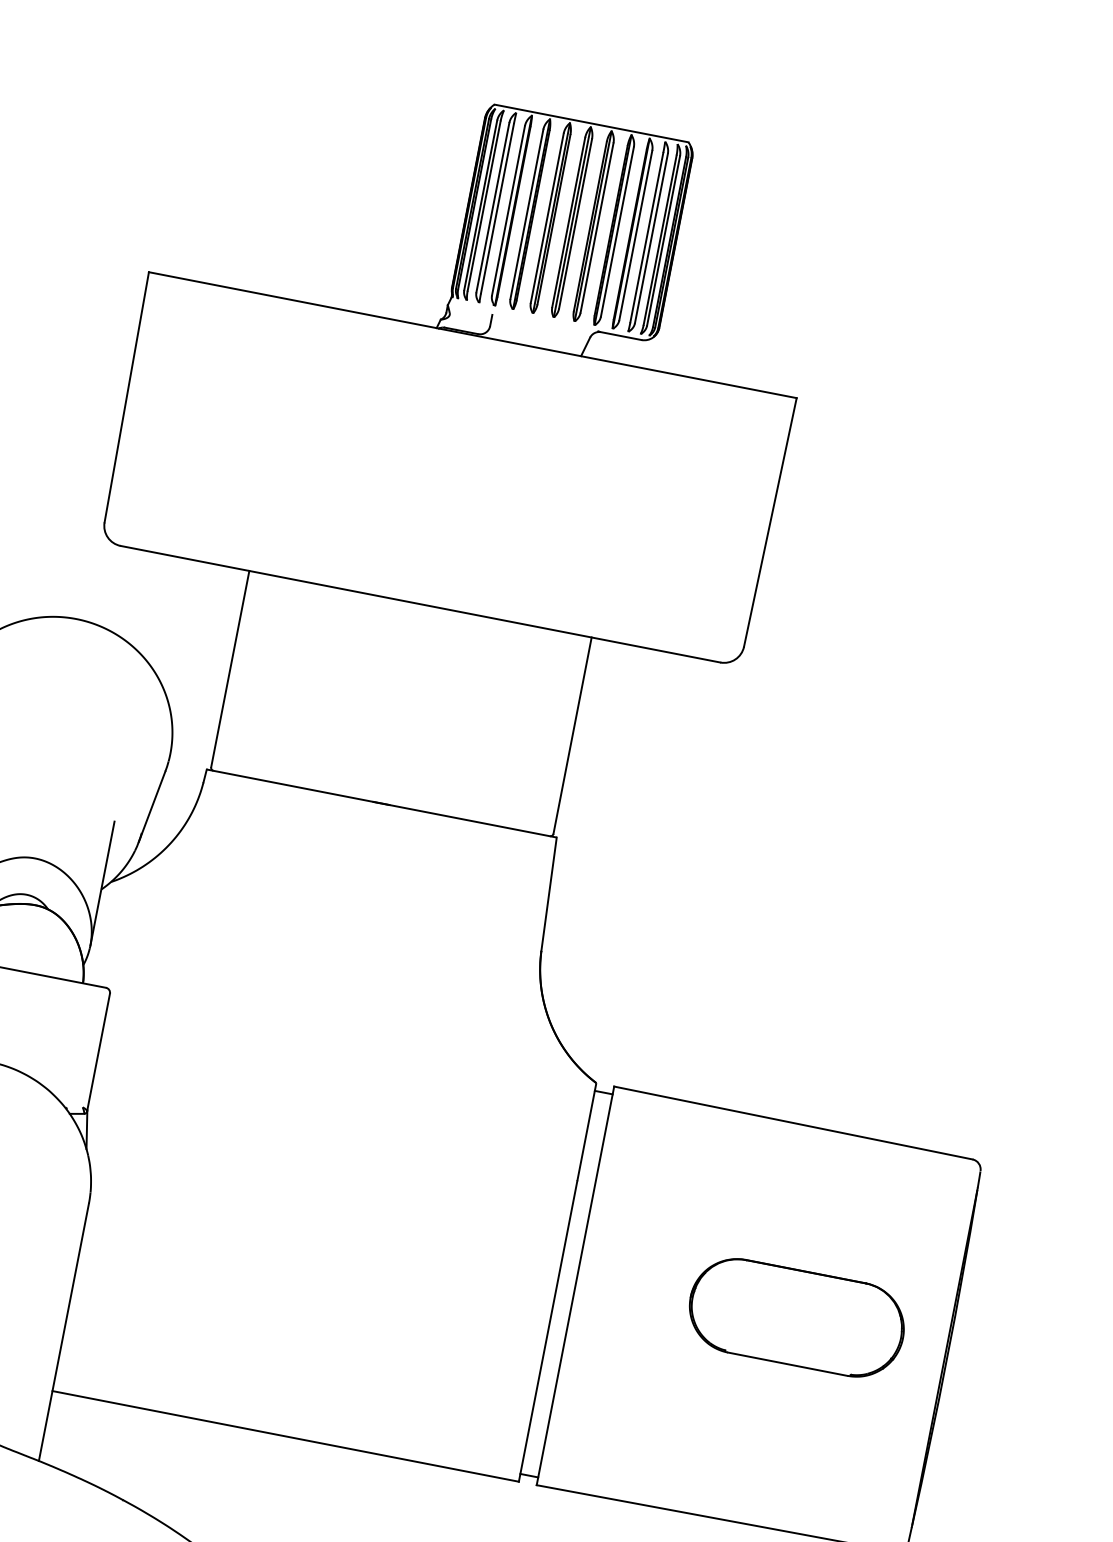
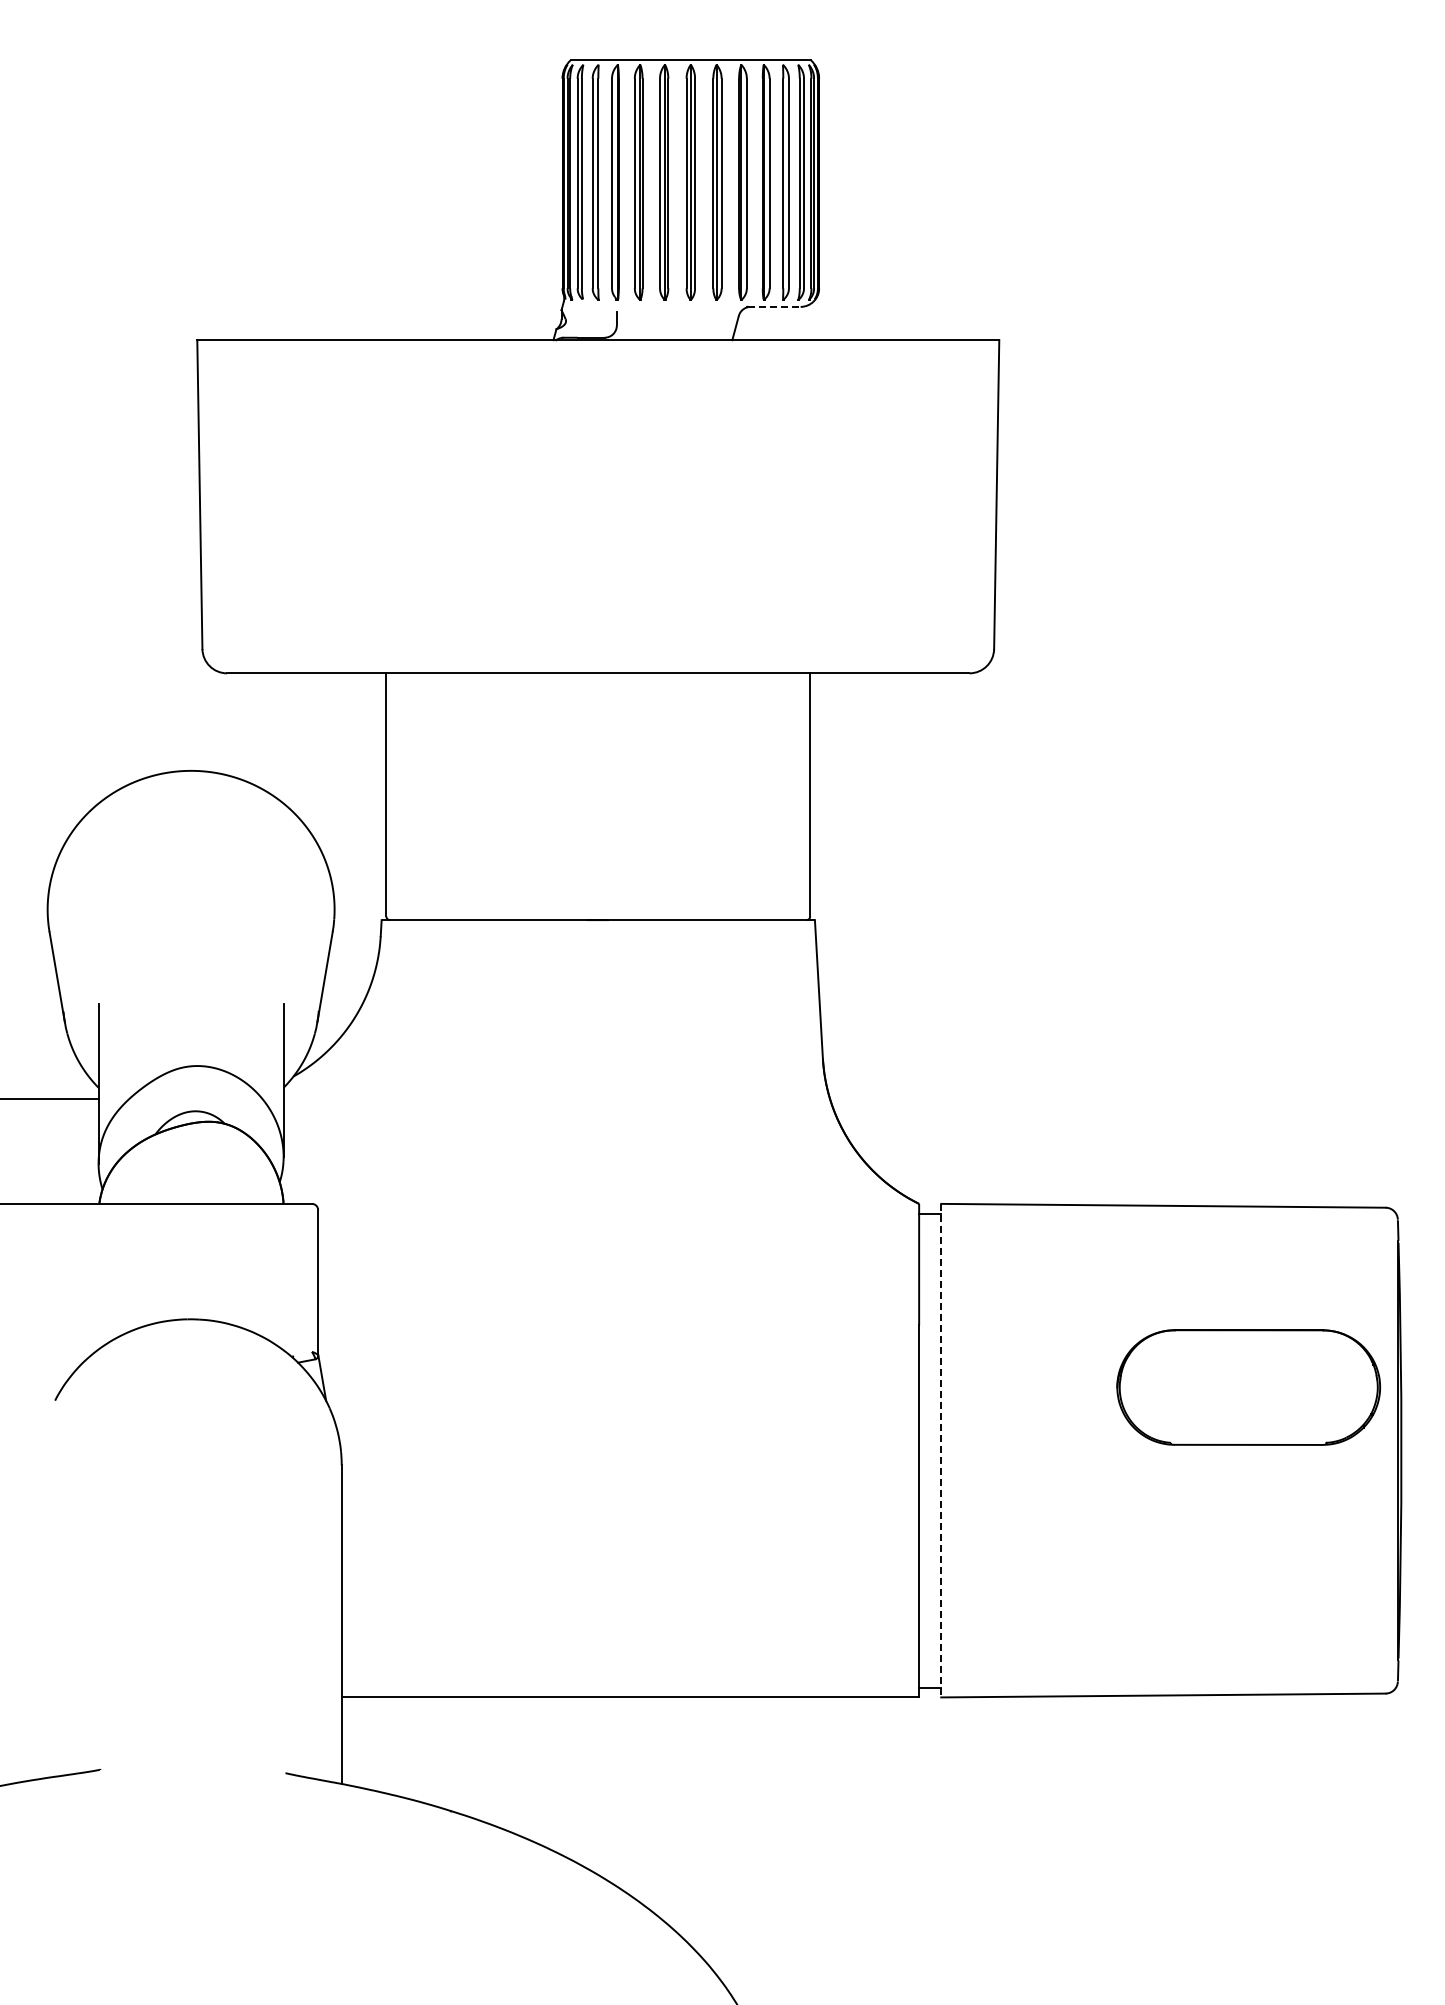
line: (620, 335) -> (774, 306), solid -> dashed
line: (575, 1285) -> (941, 1450), solid -> dashed
part: (796, 1317) -> (1248, 1387), moved

